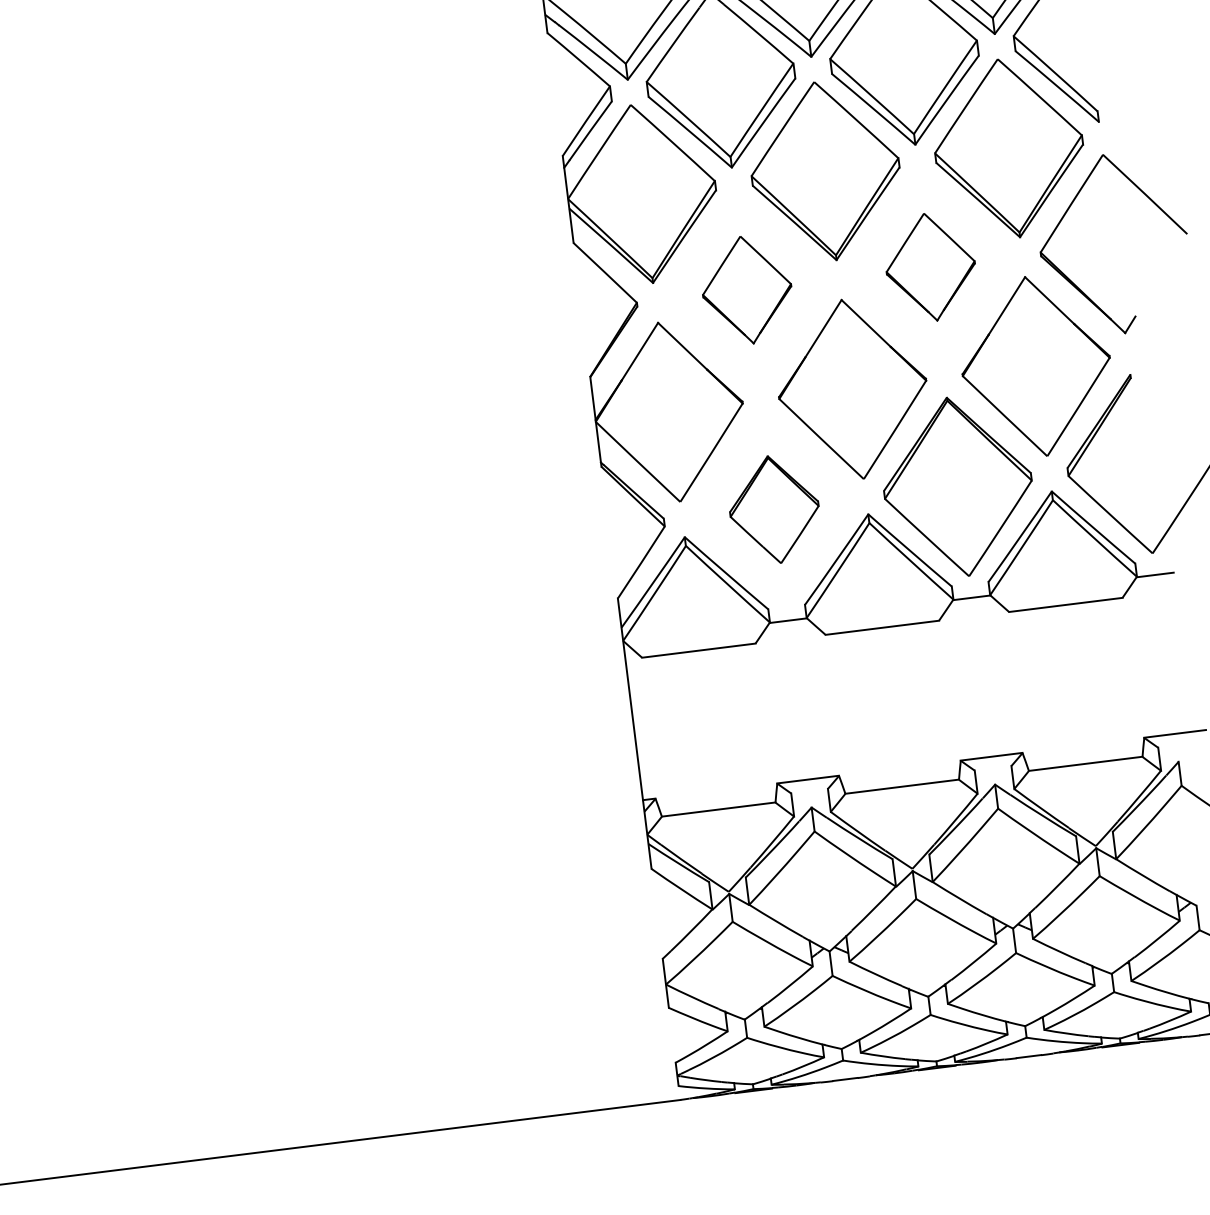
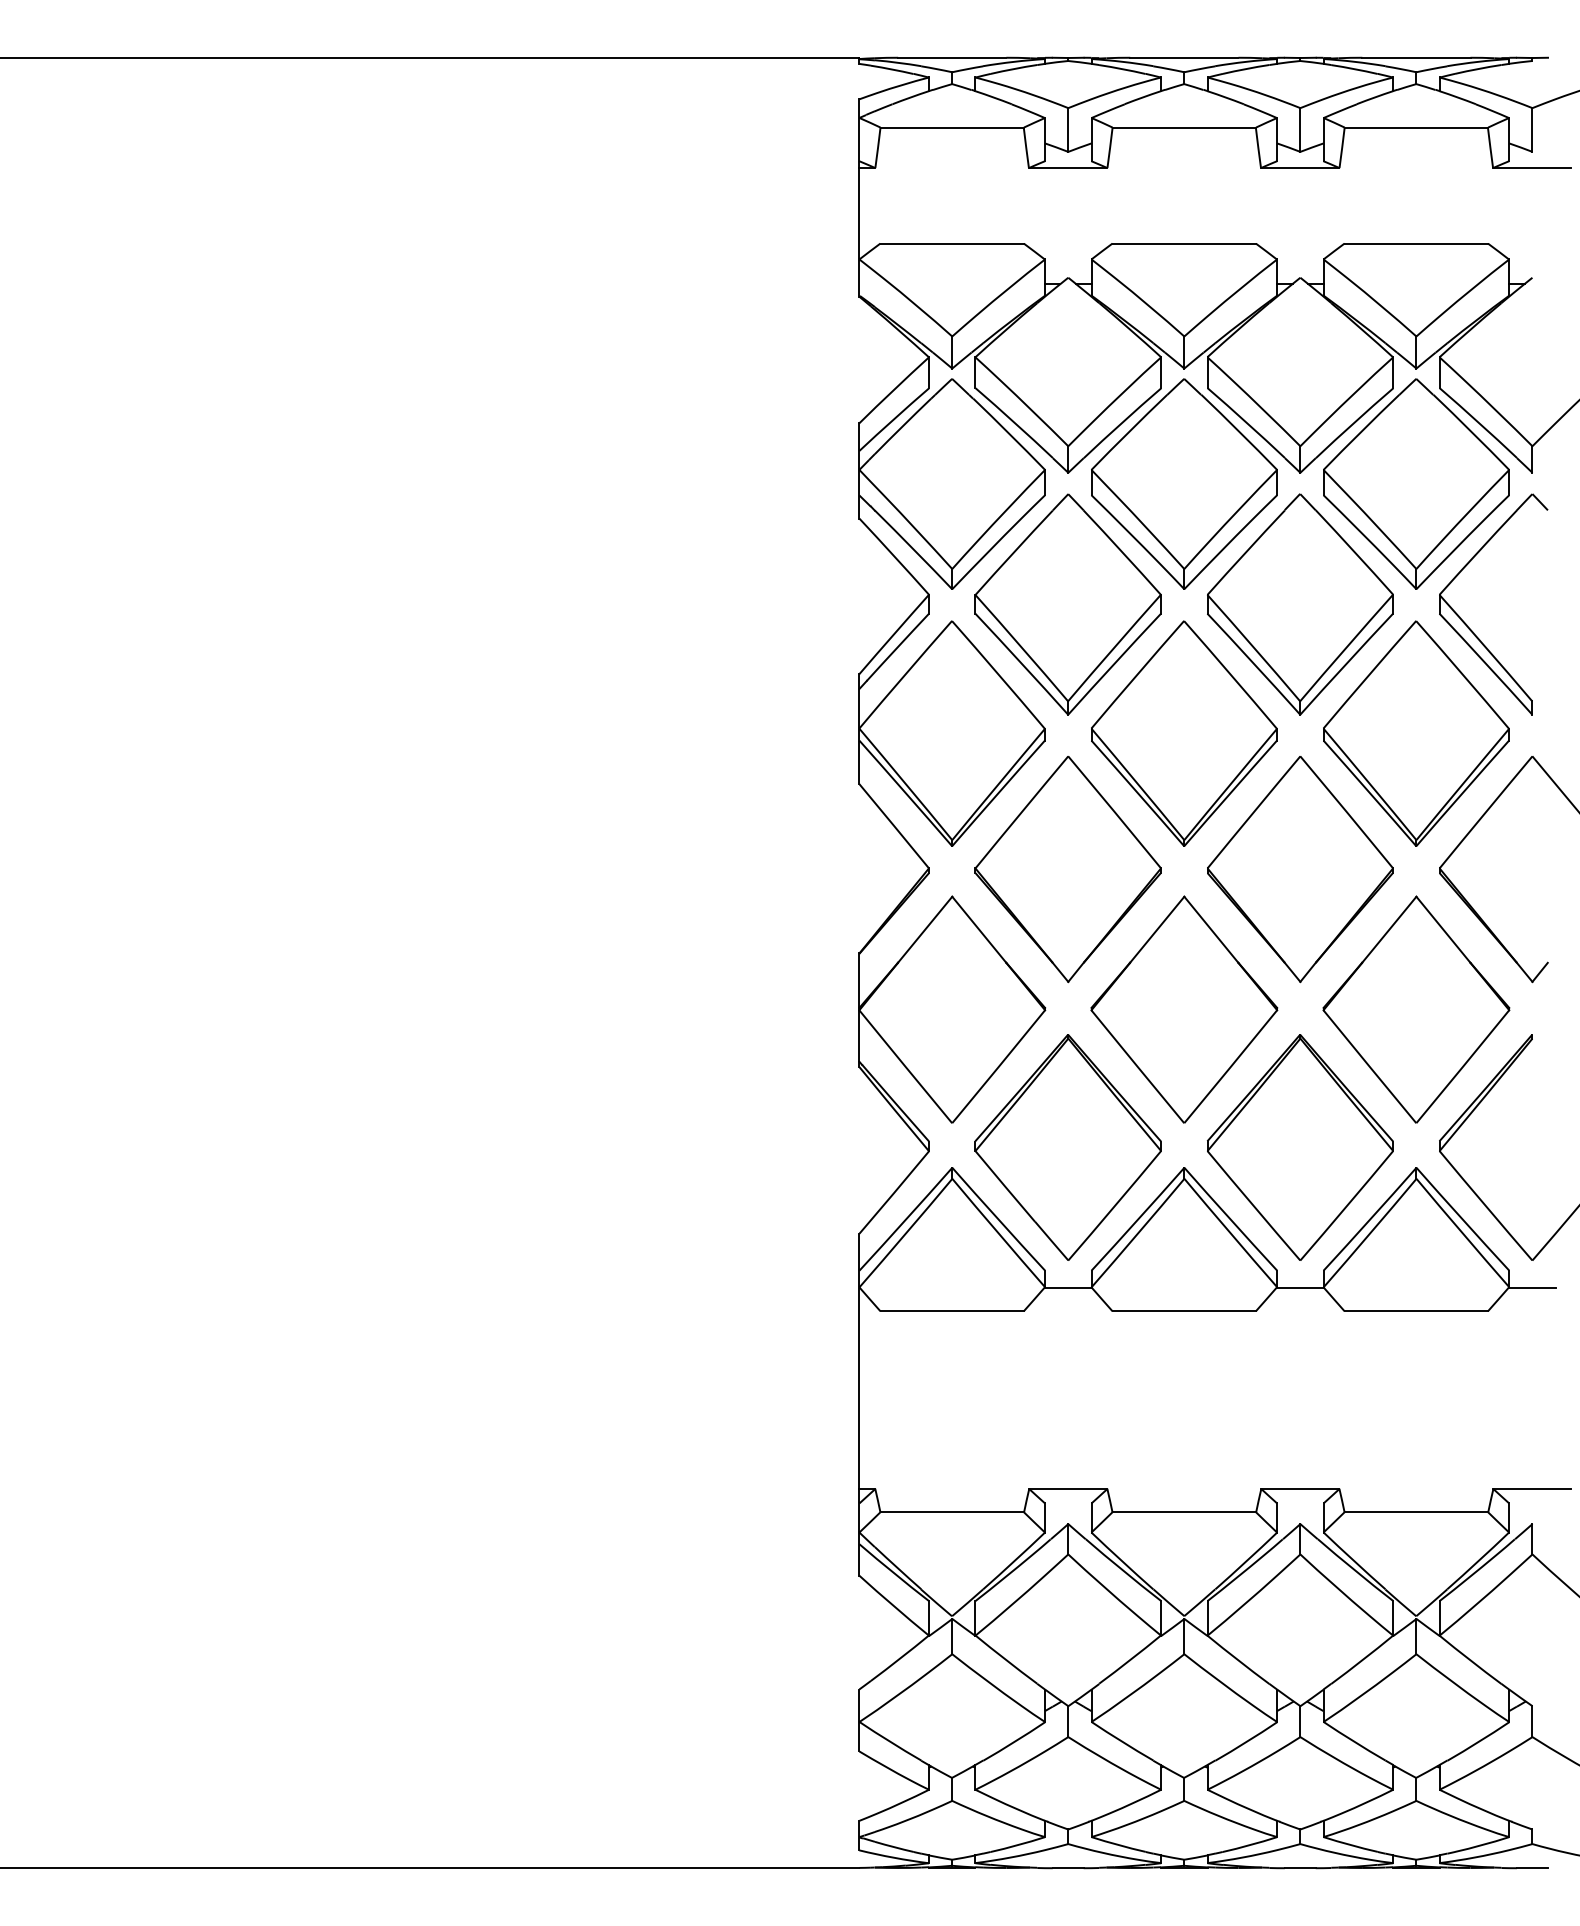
part: (930, 267) -> (1300, 869), size x1.67
part: (746, 290) -> (1067, 869), size x1.67
part: (773, 509) -> (1067, 1147), size x1.67

